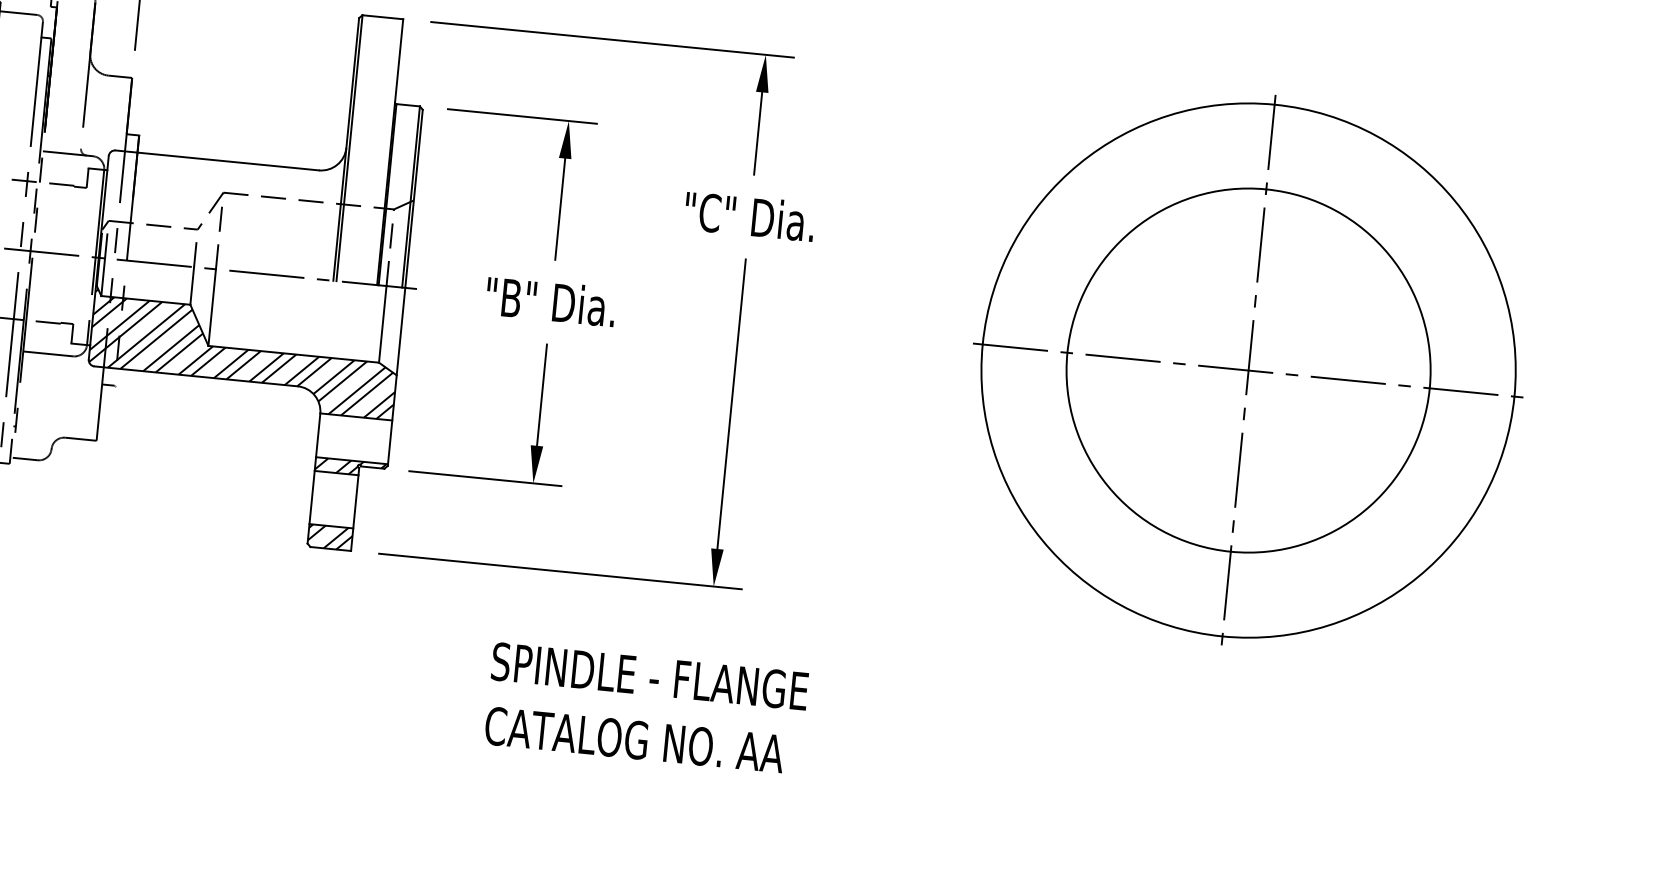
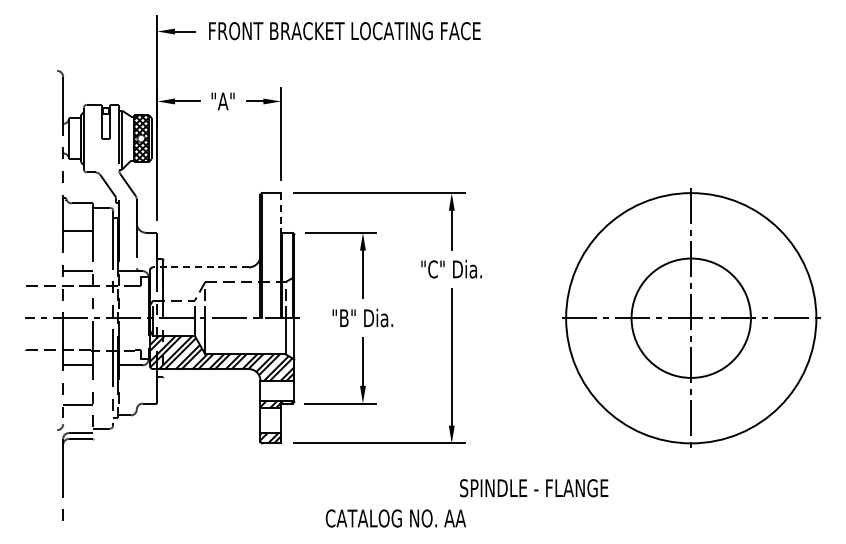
line: (400, 60) -> (281, 212), solid -> dashed
line: (216, 160) -> (200, 267), solid -> dashed
circle: (1247, 368) -> (690, 317), size x0.7
text: (650, 677) -> (534, 488), moved
text: (633, 739) -> (395, 518), moved

